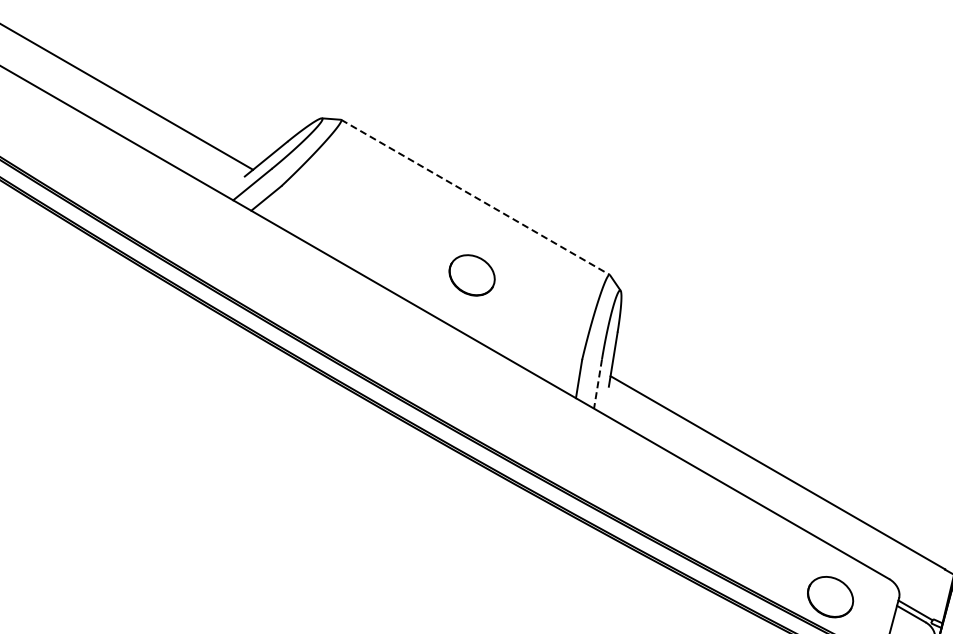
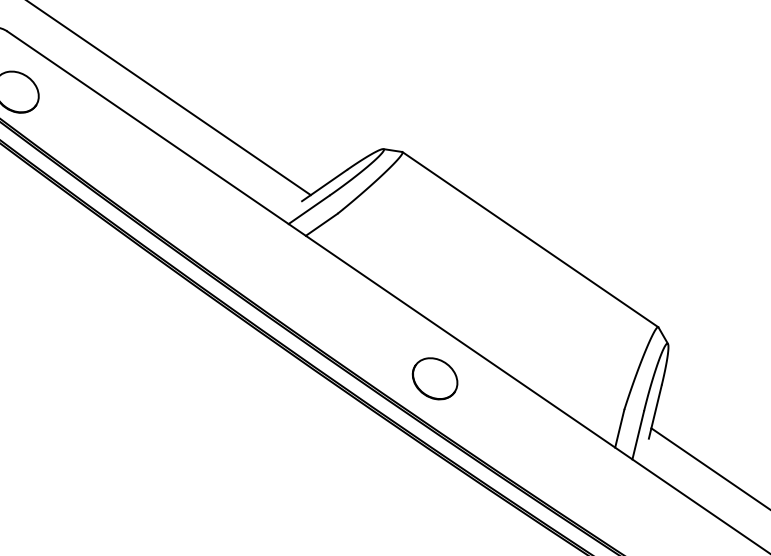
line: (475, 197) -> (530, 239), dashed -> solid
part: (471, 275) -> (434, 378), moved
line: (598, 384) -> (638, 435), dashed -> solid

